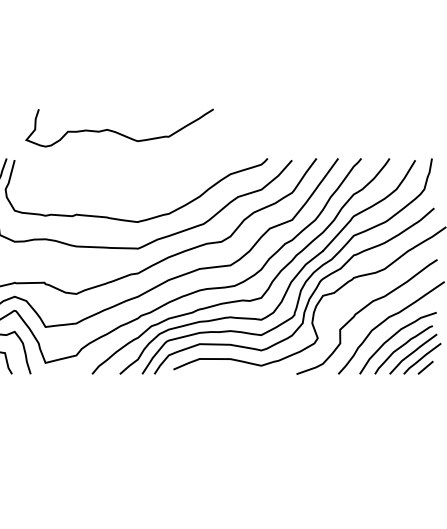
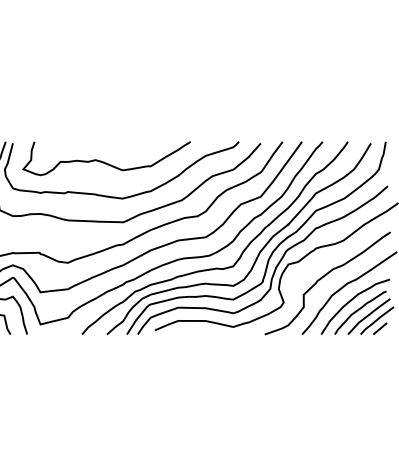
curve: (117, 131) -> (104, 161), moved

